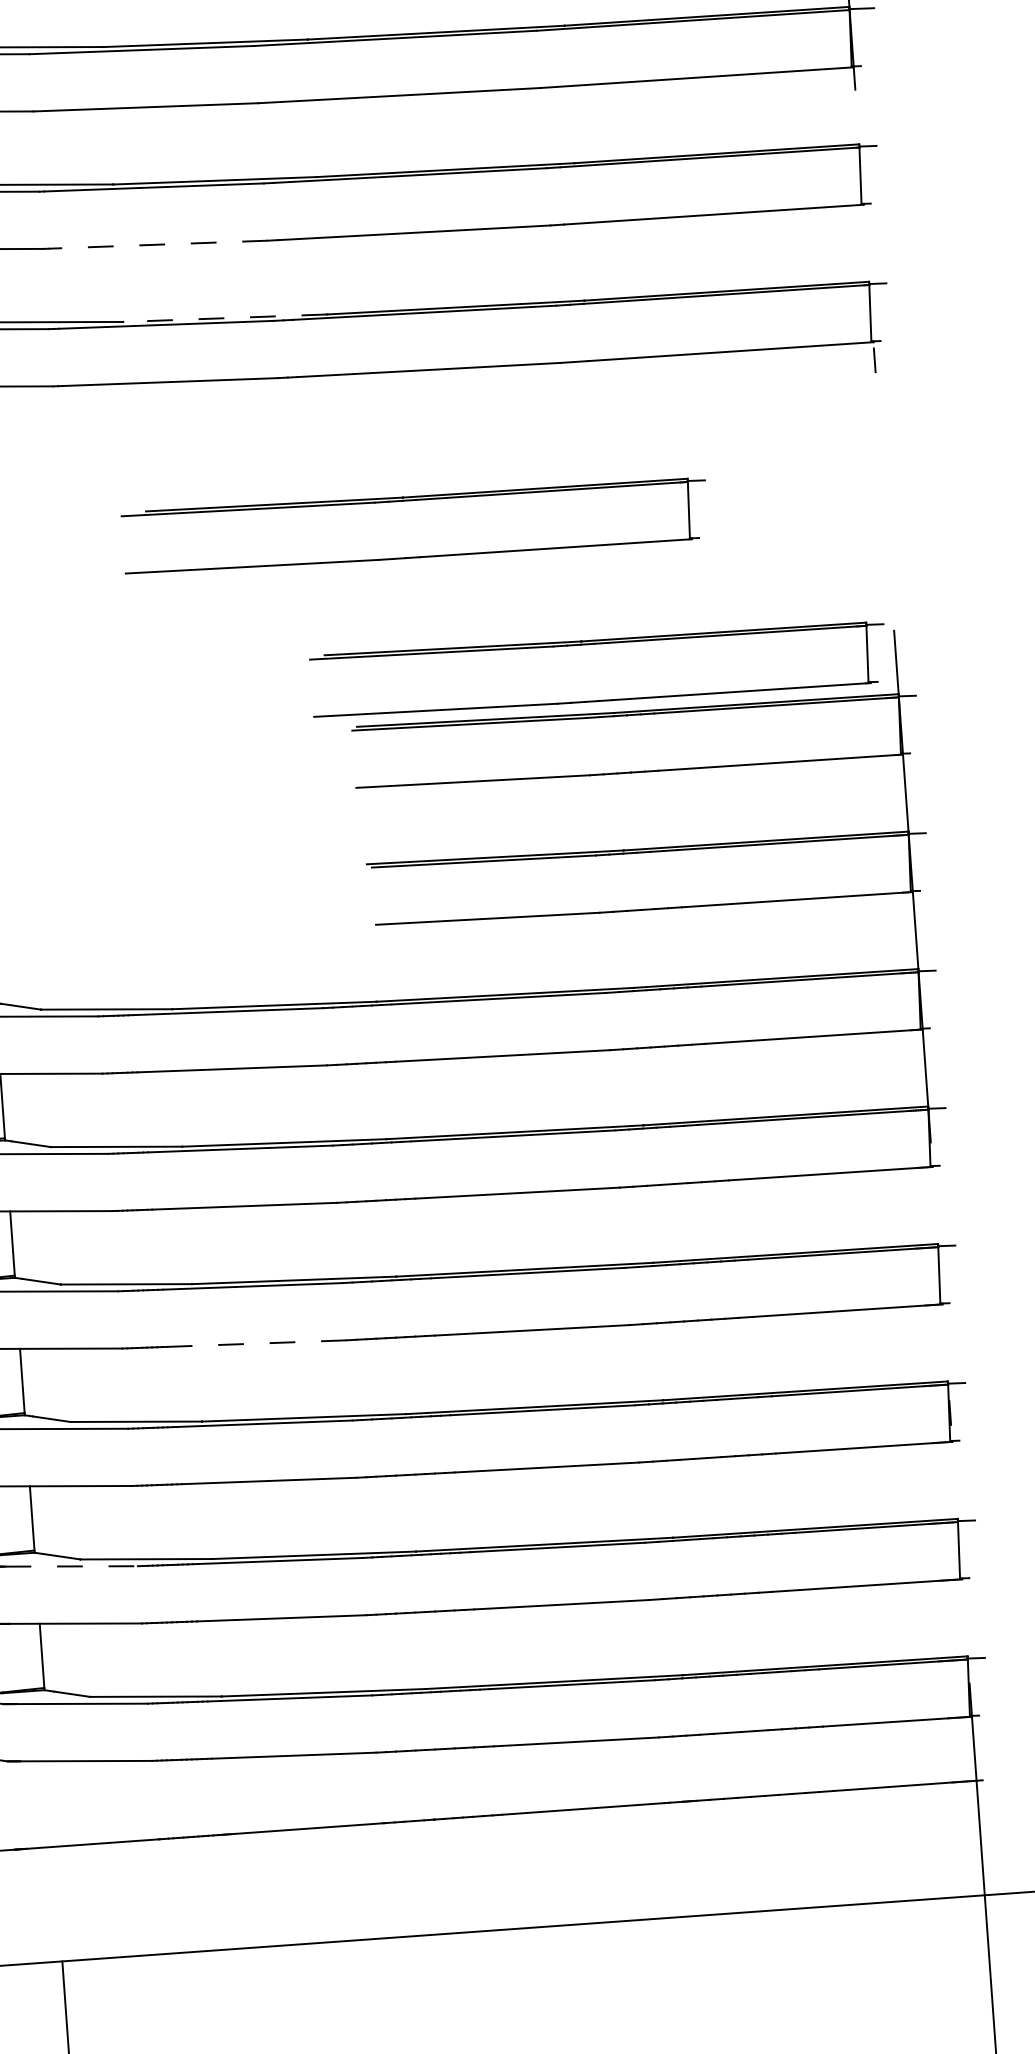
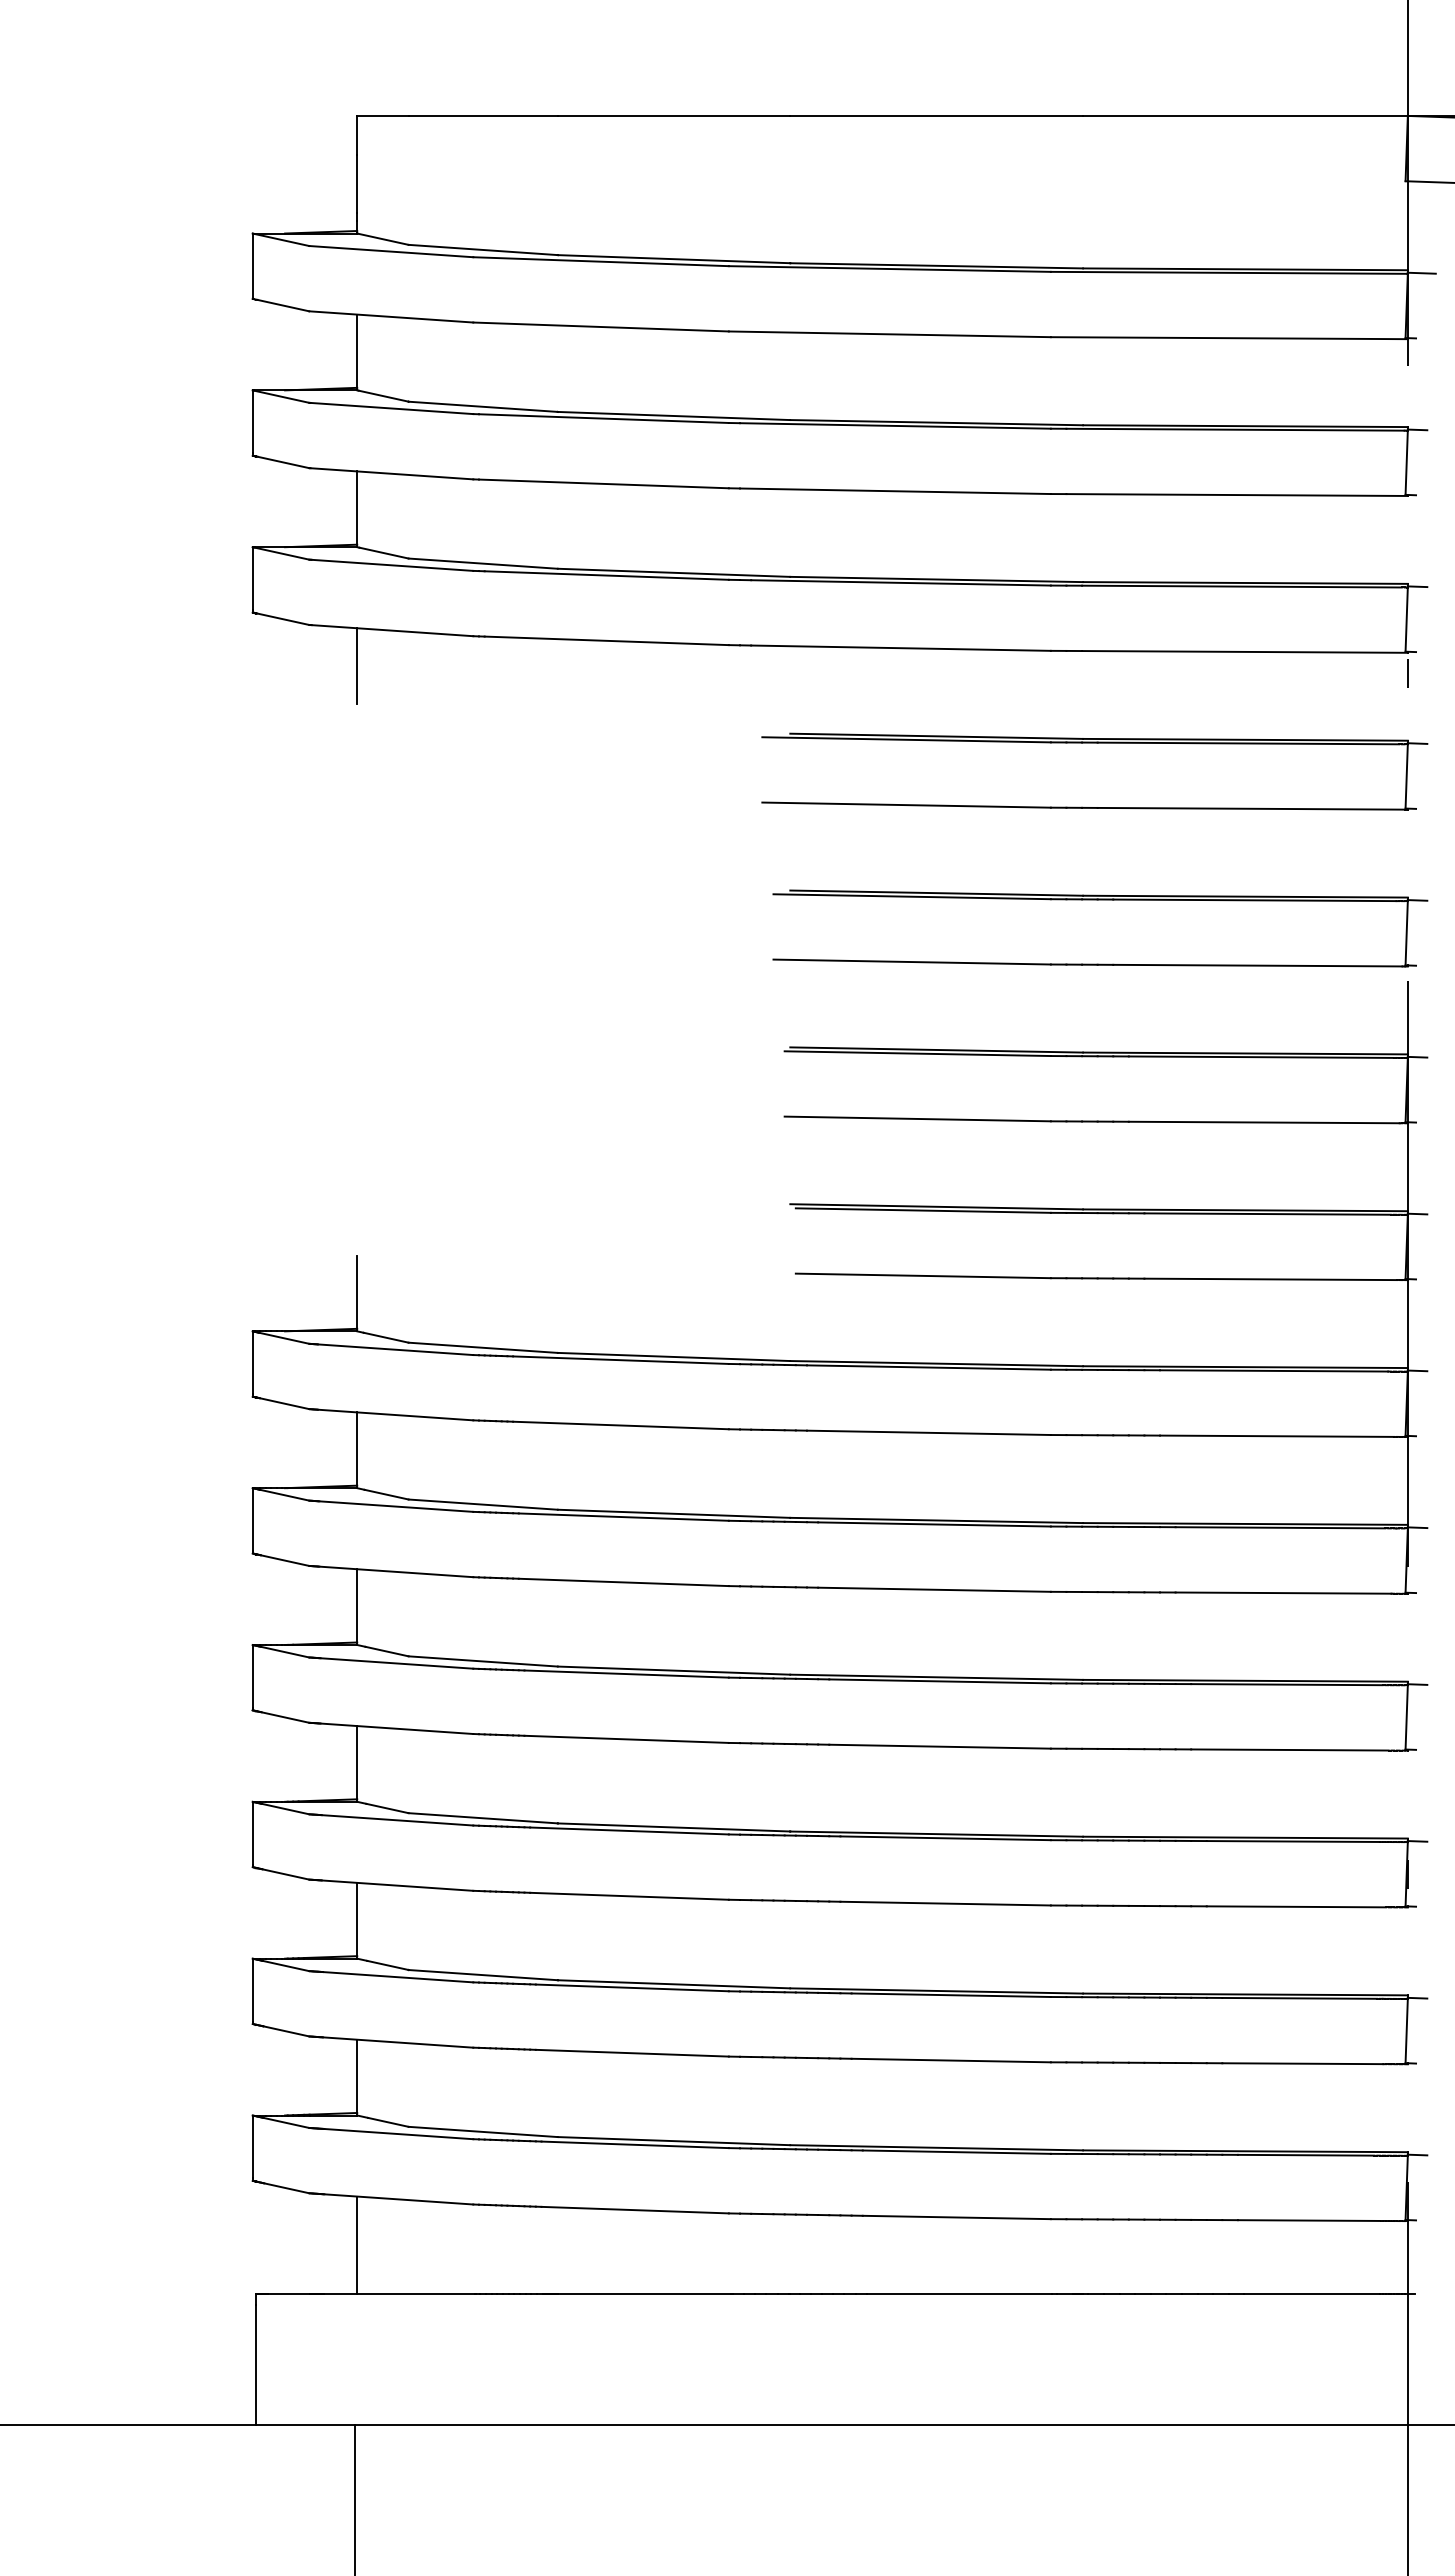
line: (157, 244) -> (603, 483), dashed -> solid
line: (224, 317) -> (673, 572), dashed -> solid
part: (413, 500) -> (1094, 743), moved
part: (597, 644) -> (1100, 900), moved
line: (256, 1343) -> (626, 1739), dashed -> solid
line: (72, 1566) -> (398, 1977), dashed -> solid
line: (52, 1804) -> (357, 2245), added

